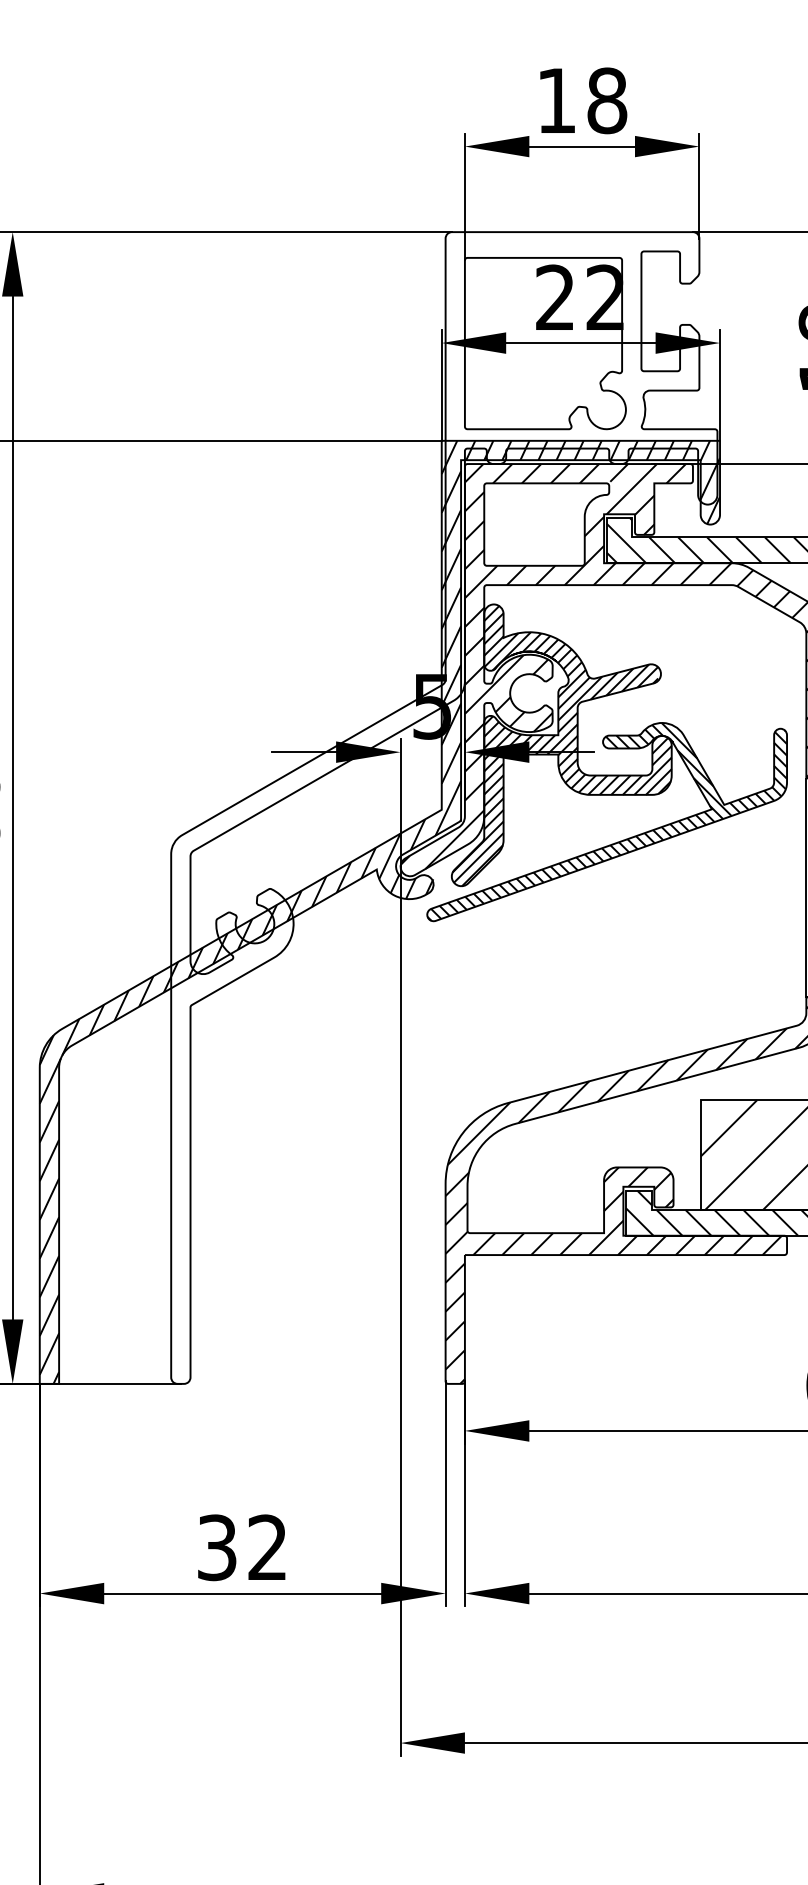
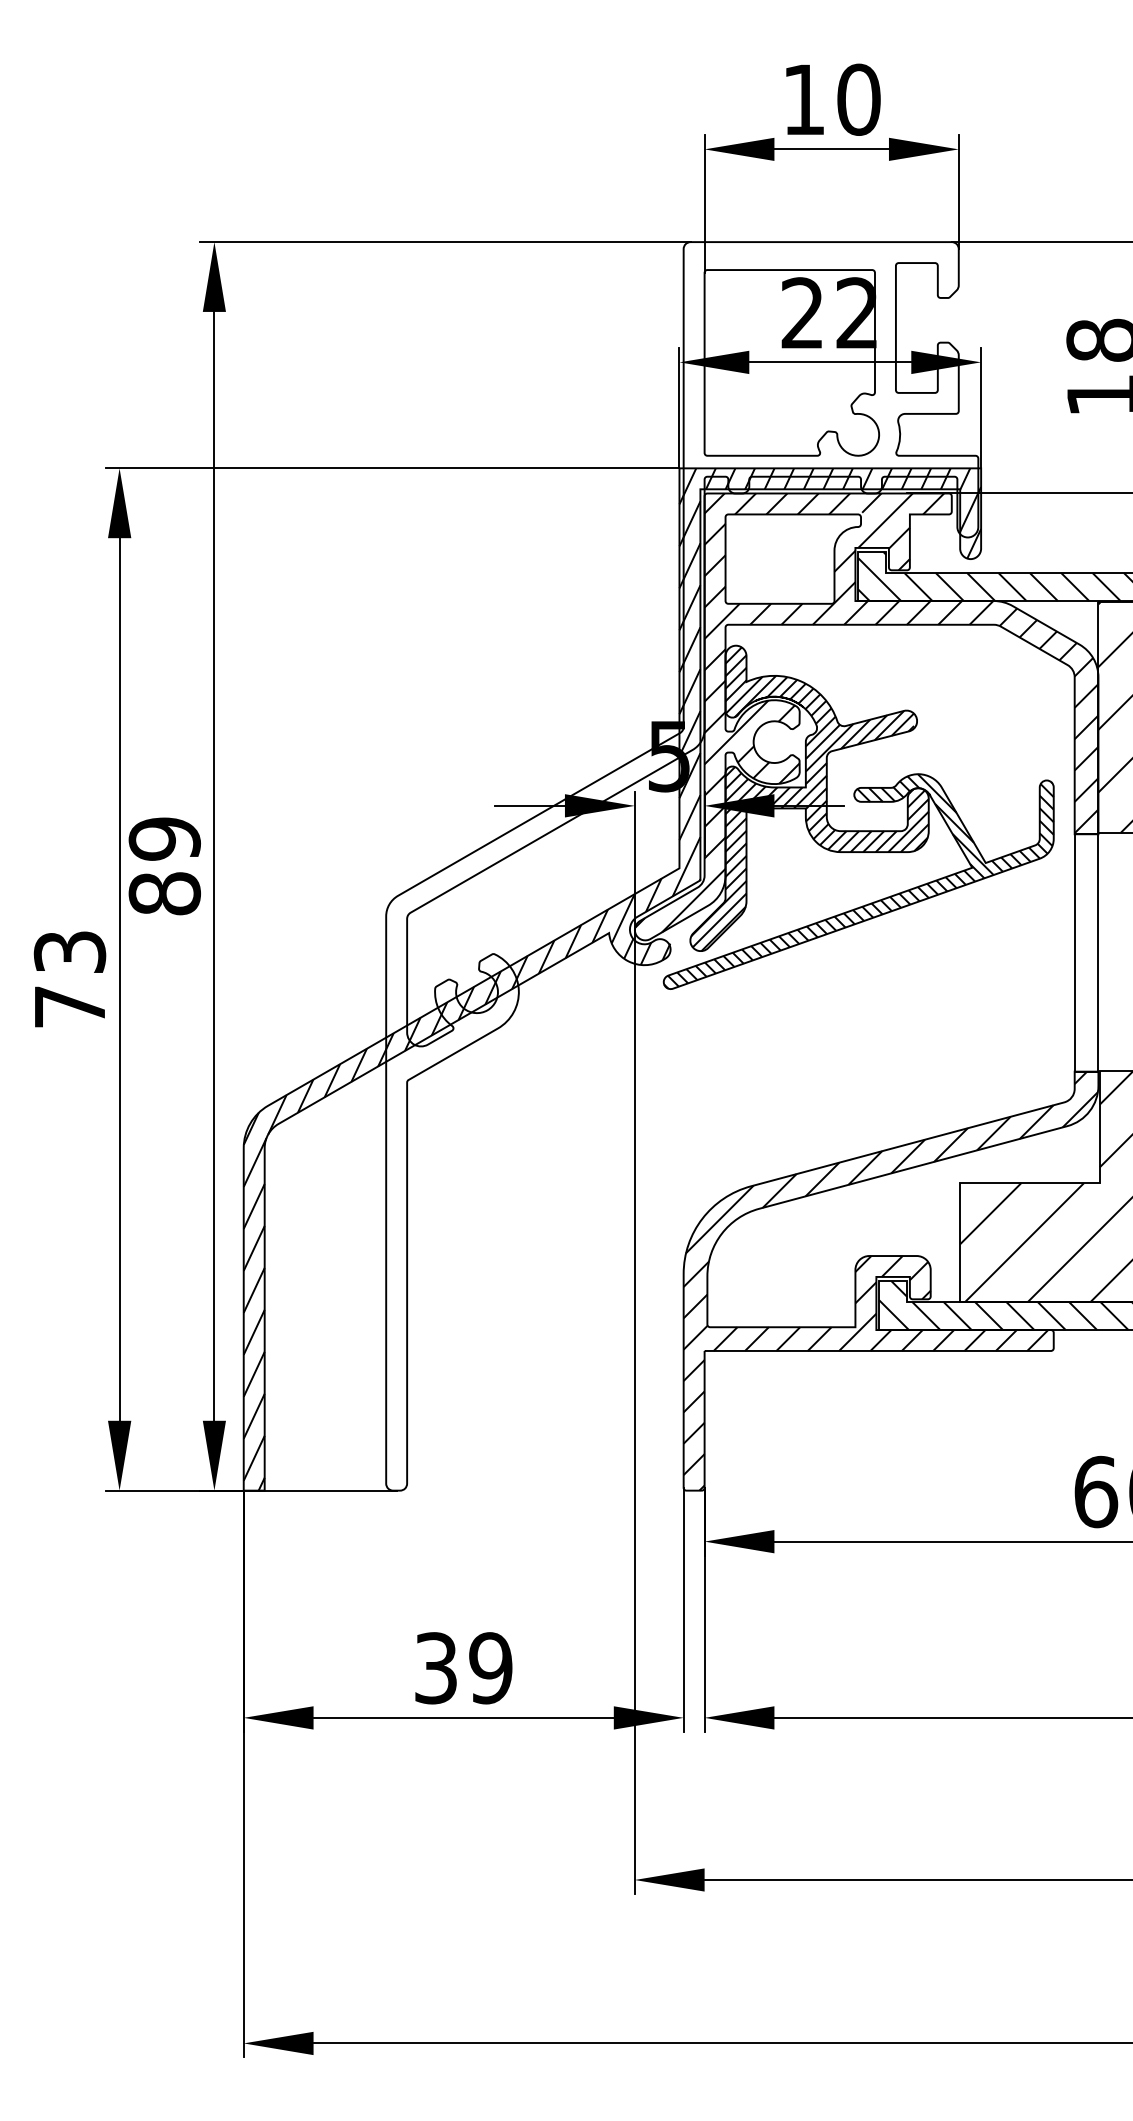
text: (606, 100) -> (858, 99), 18 -> 10
text: (267, 1547) -> (490, 1668), 32 -> 39

